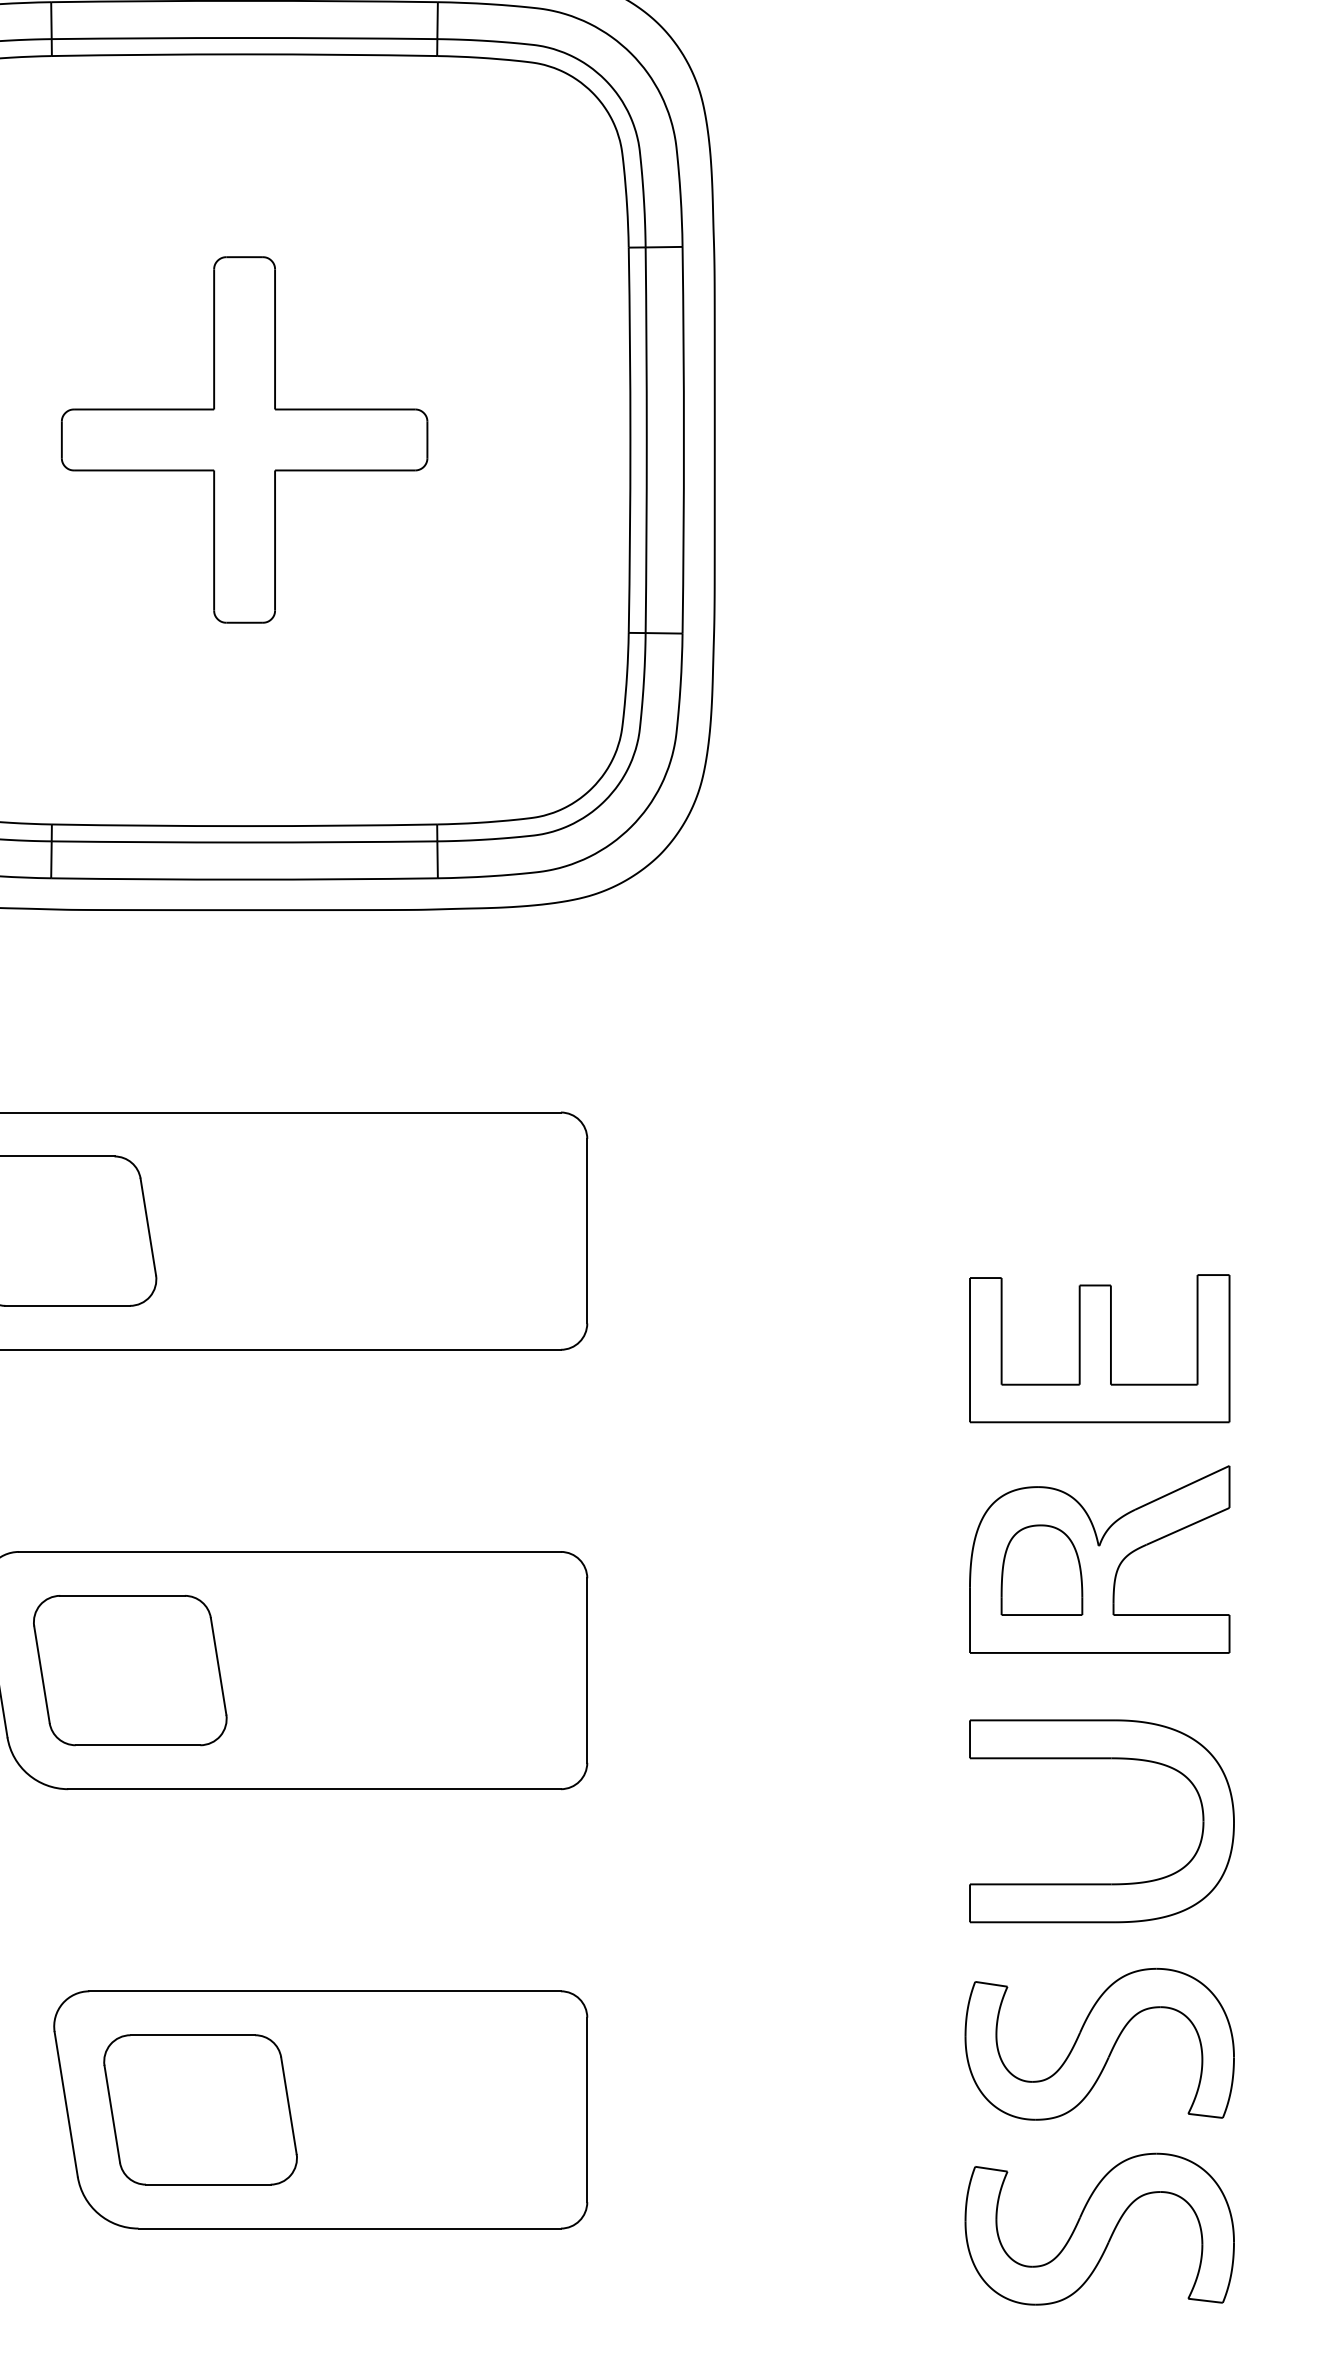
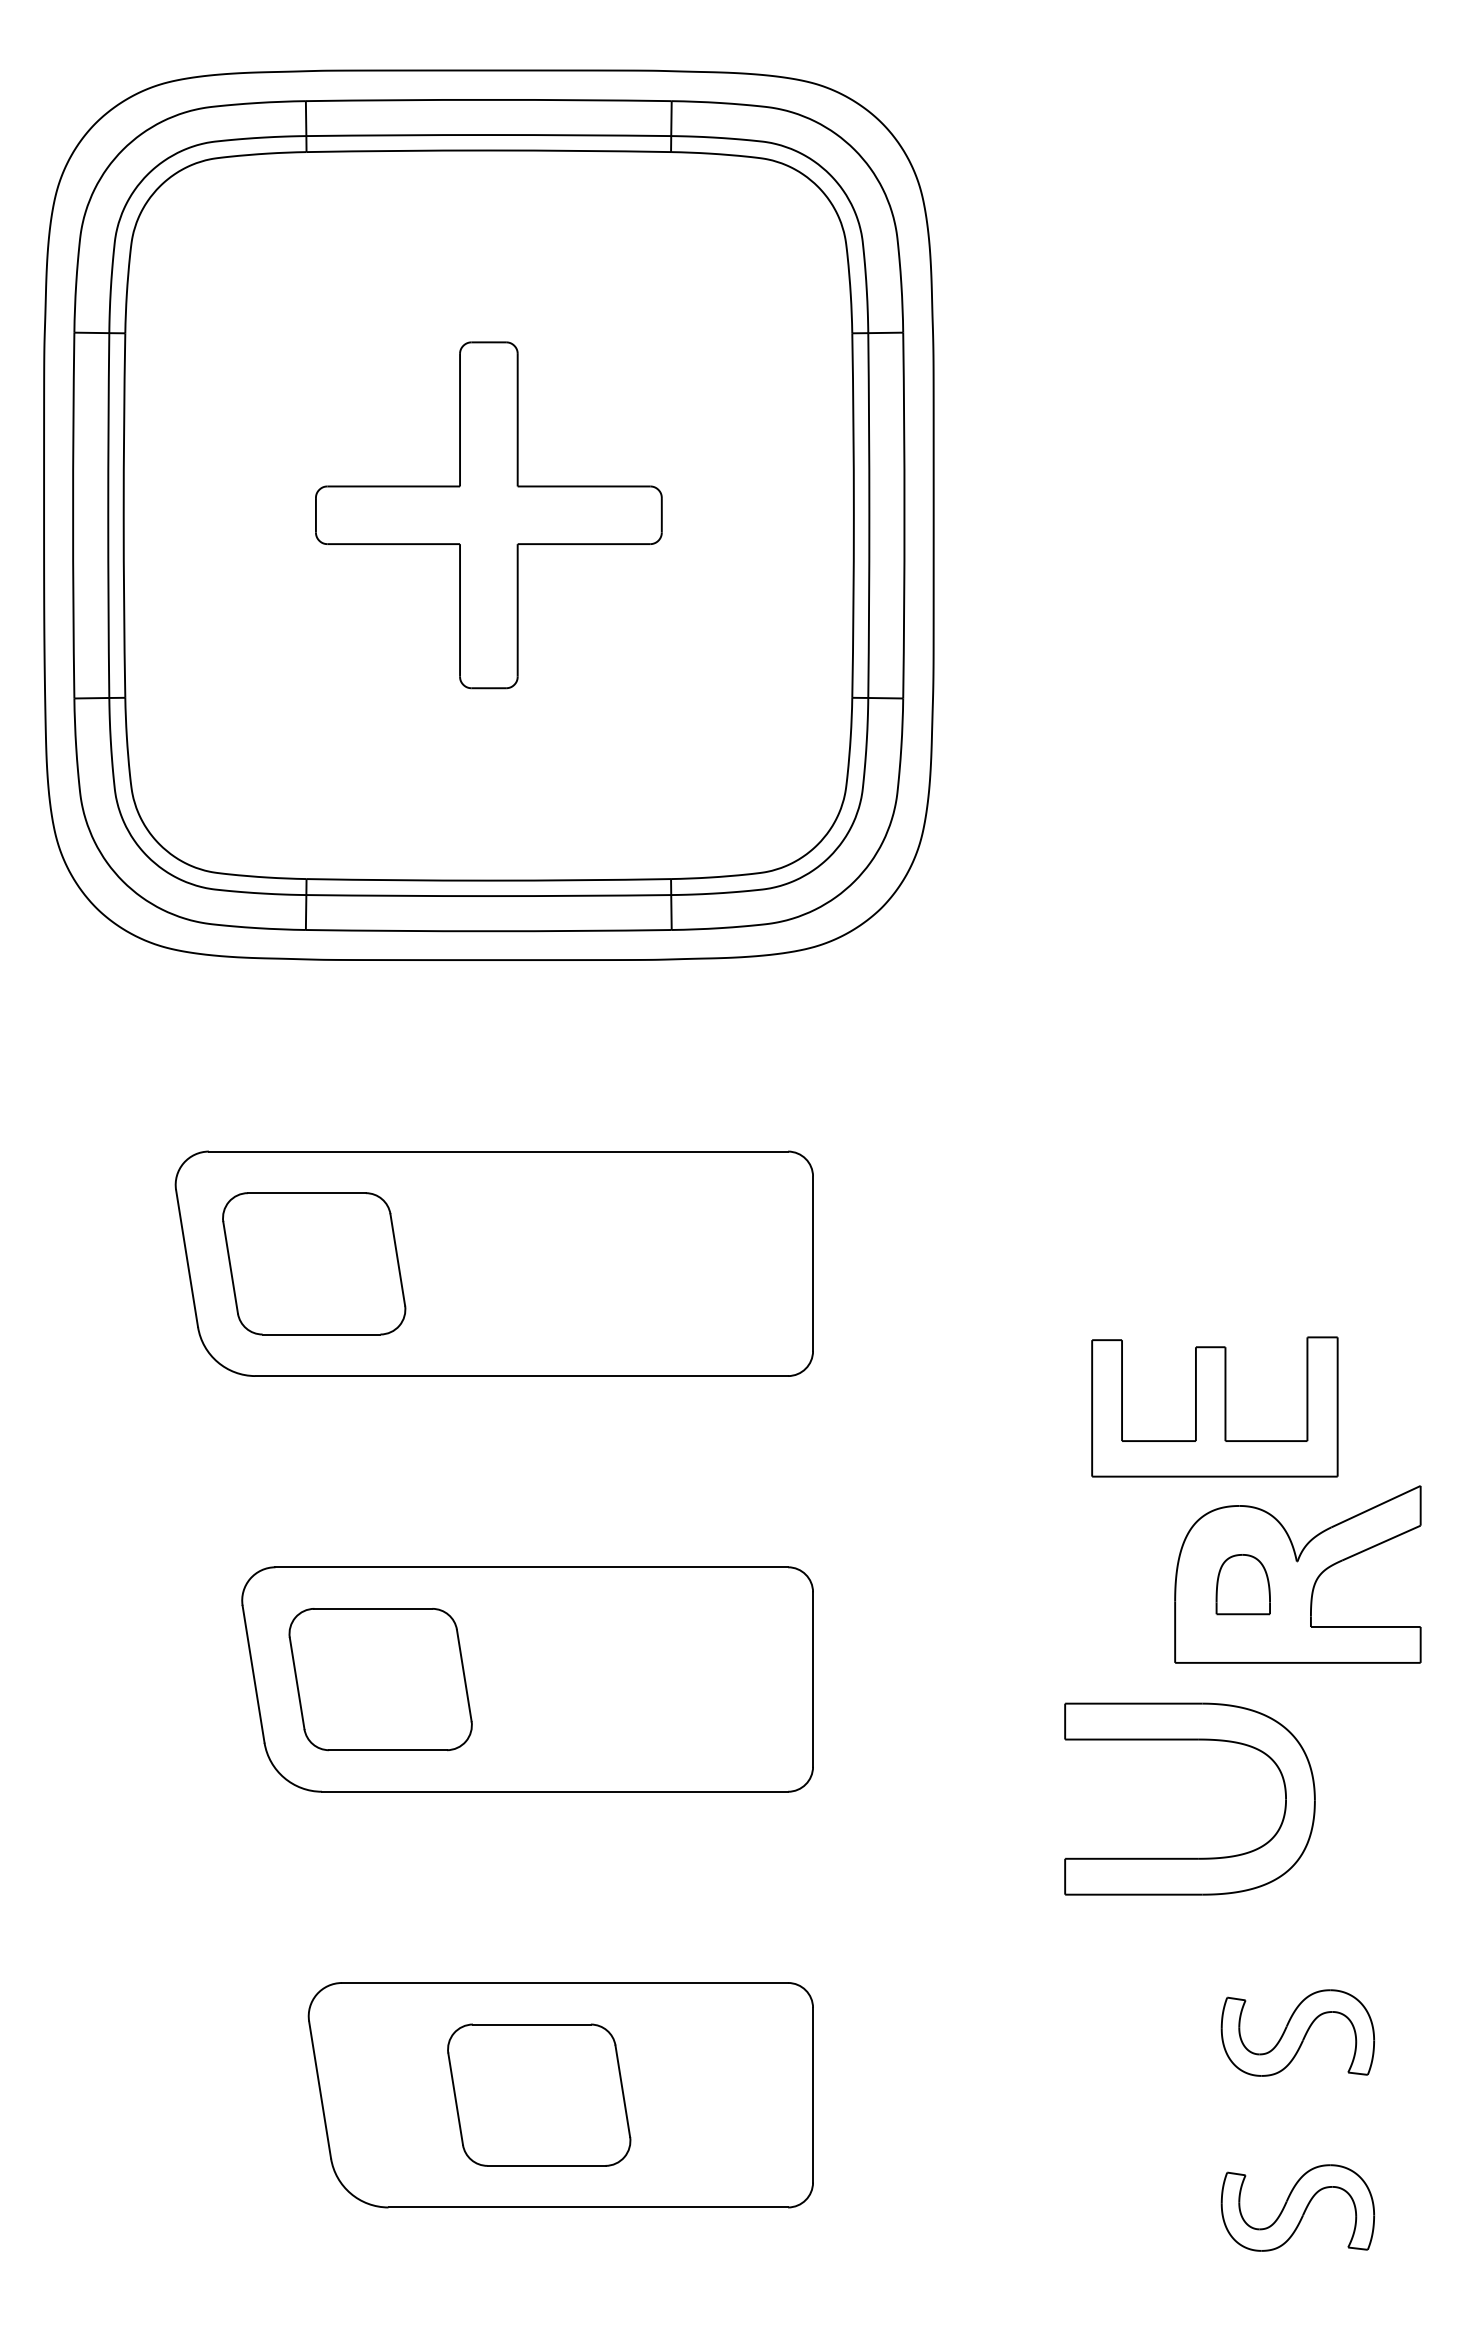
part: (1099, 1348) -> (1214, 1406), moved
part: (1042, 1570) -> (1243, 1584), size x0.7
part: (1101, 1759) -> (1189, 1740), moved
part: (1099, 2043) -> (1297, 2032), size x0.6
part: (200, 2109) -> (539, 2094), moved
part: (1099, 2228) -> (1297, 2207), size x0.6

